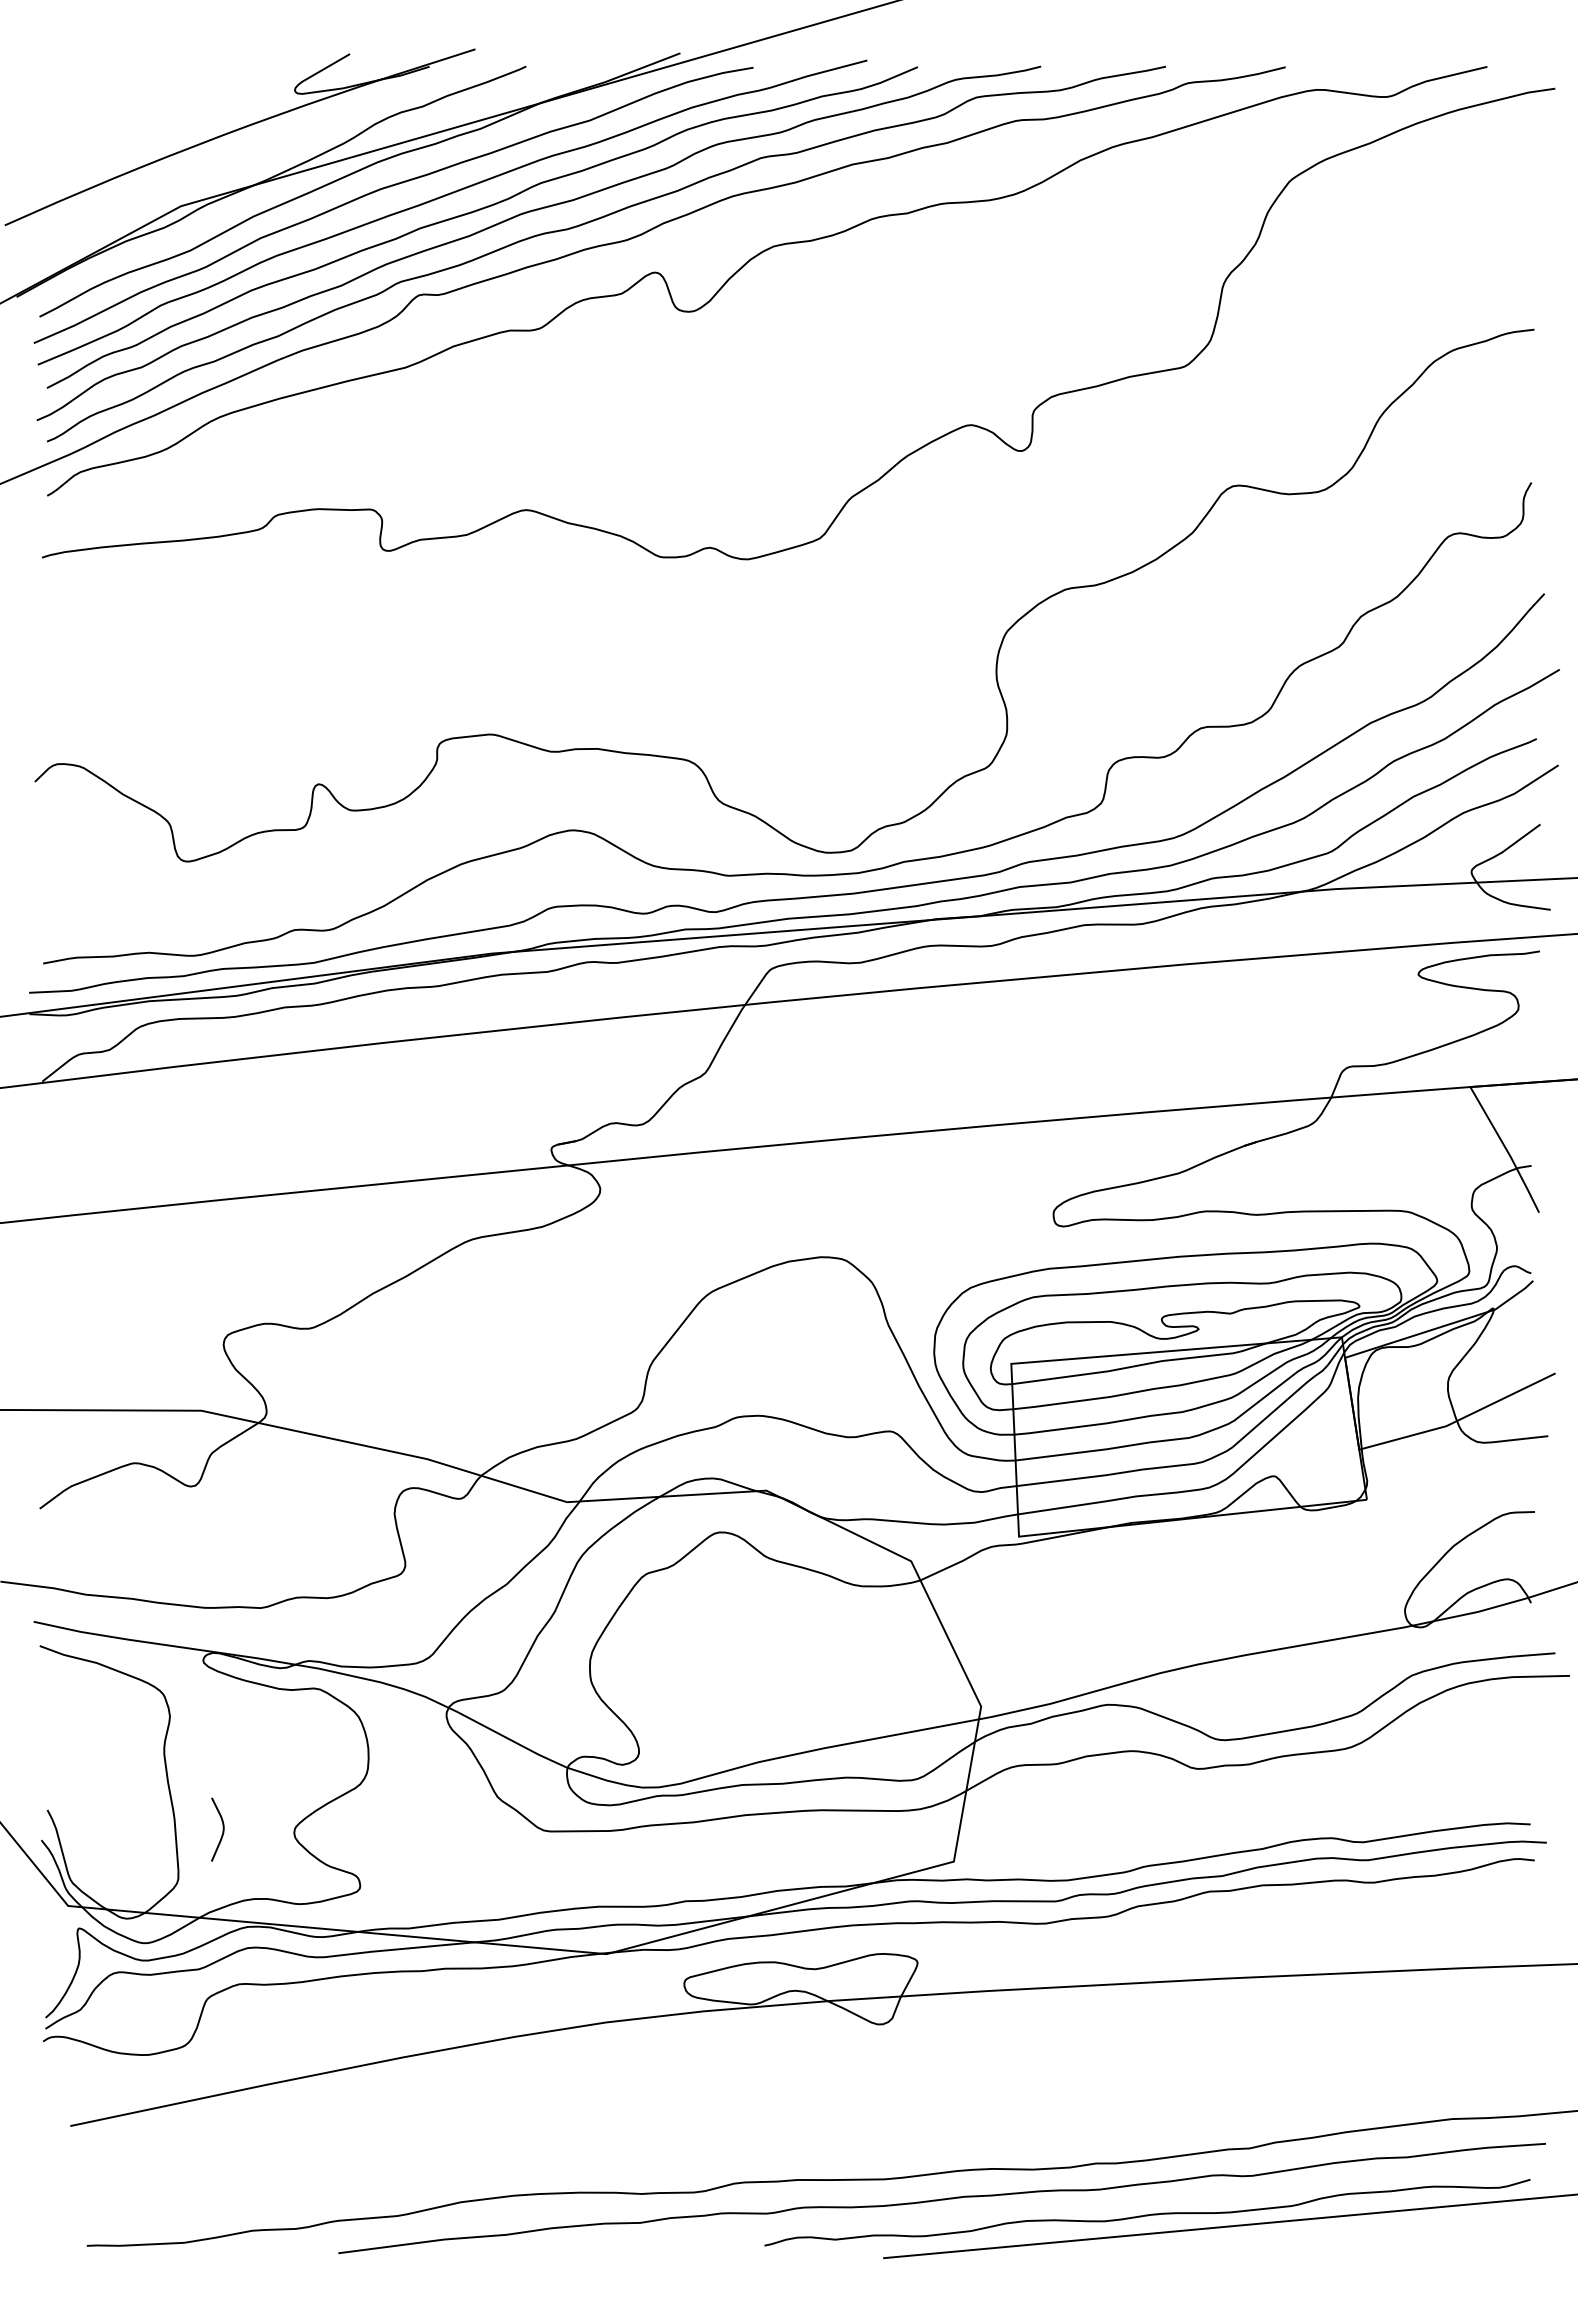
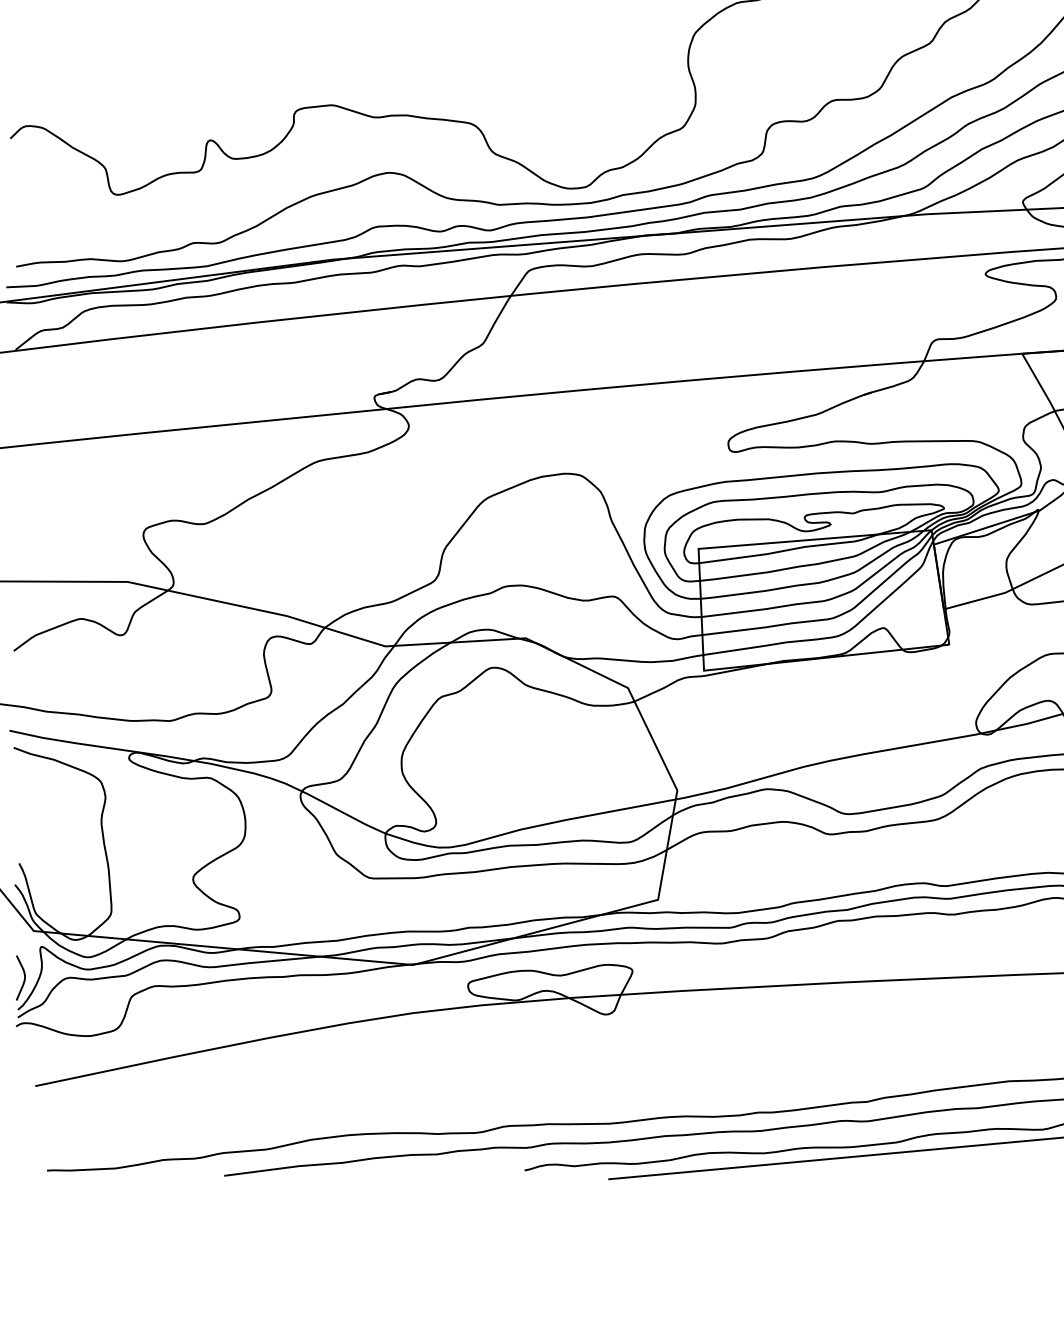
curve: (222, 1829) -> (24, 977), moved

